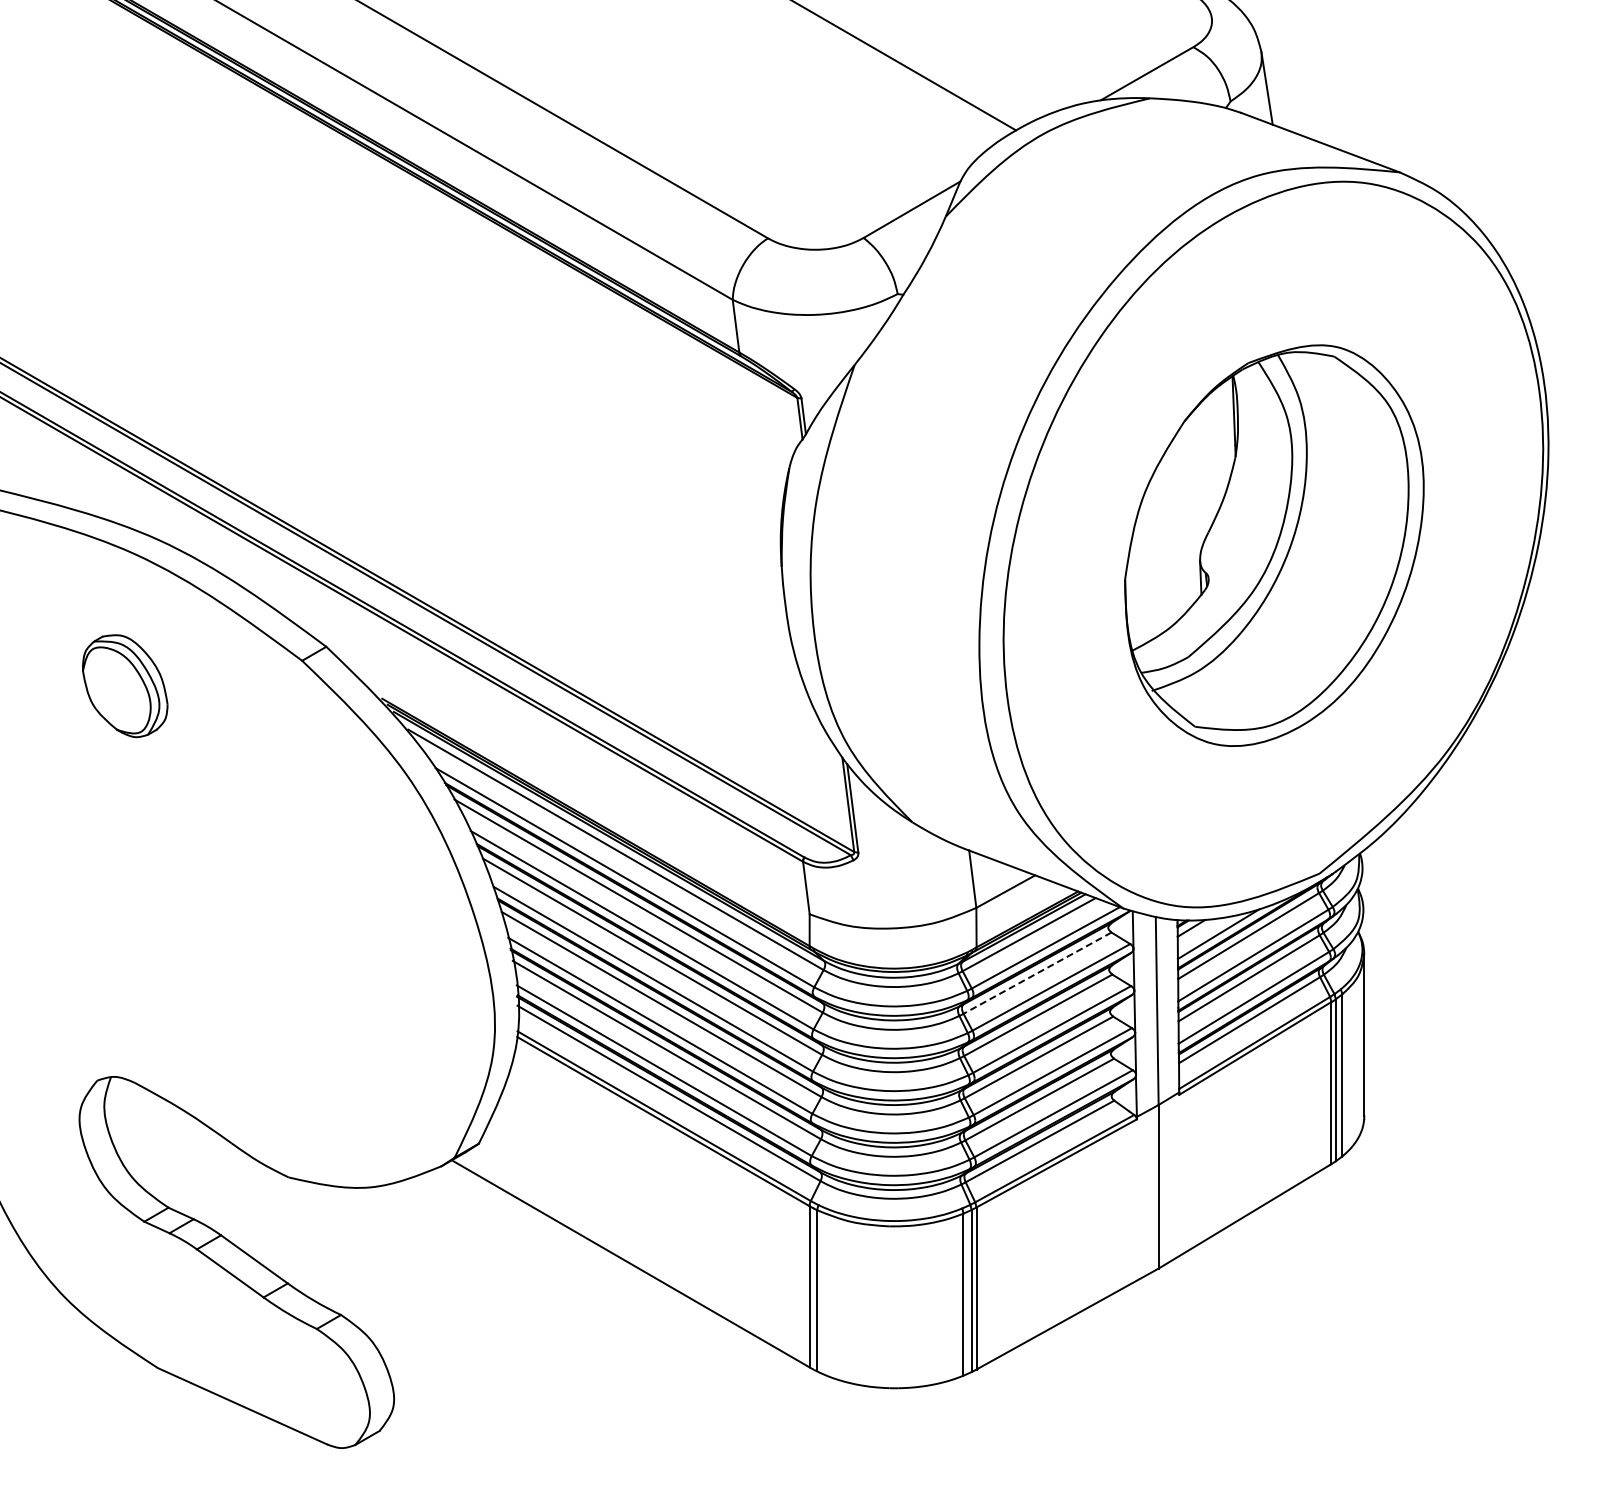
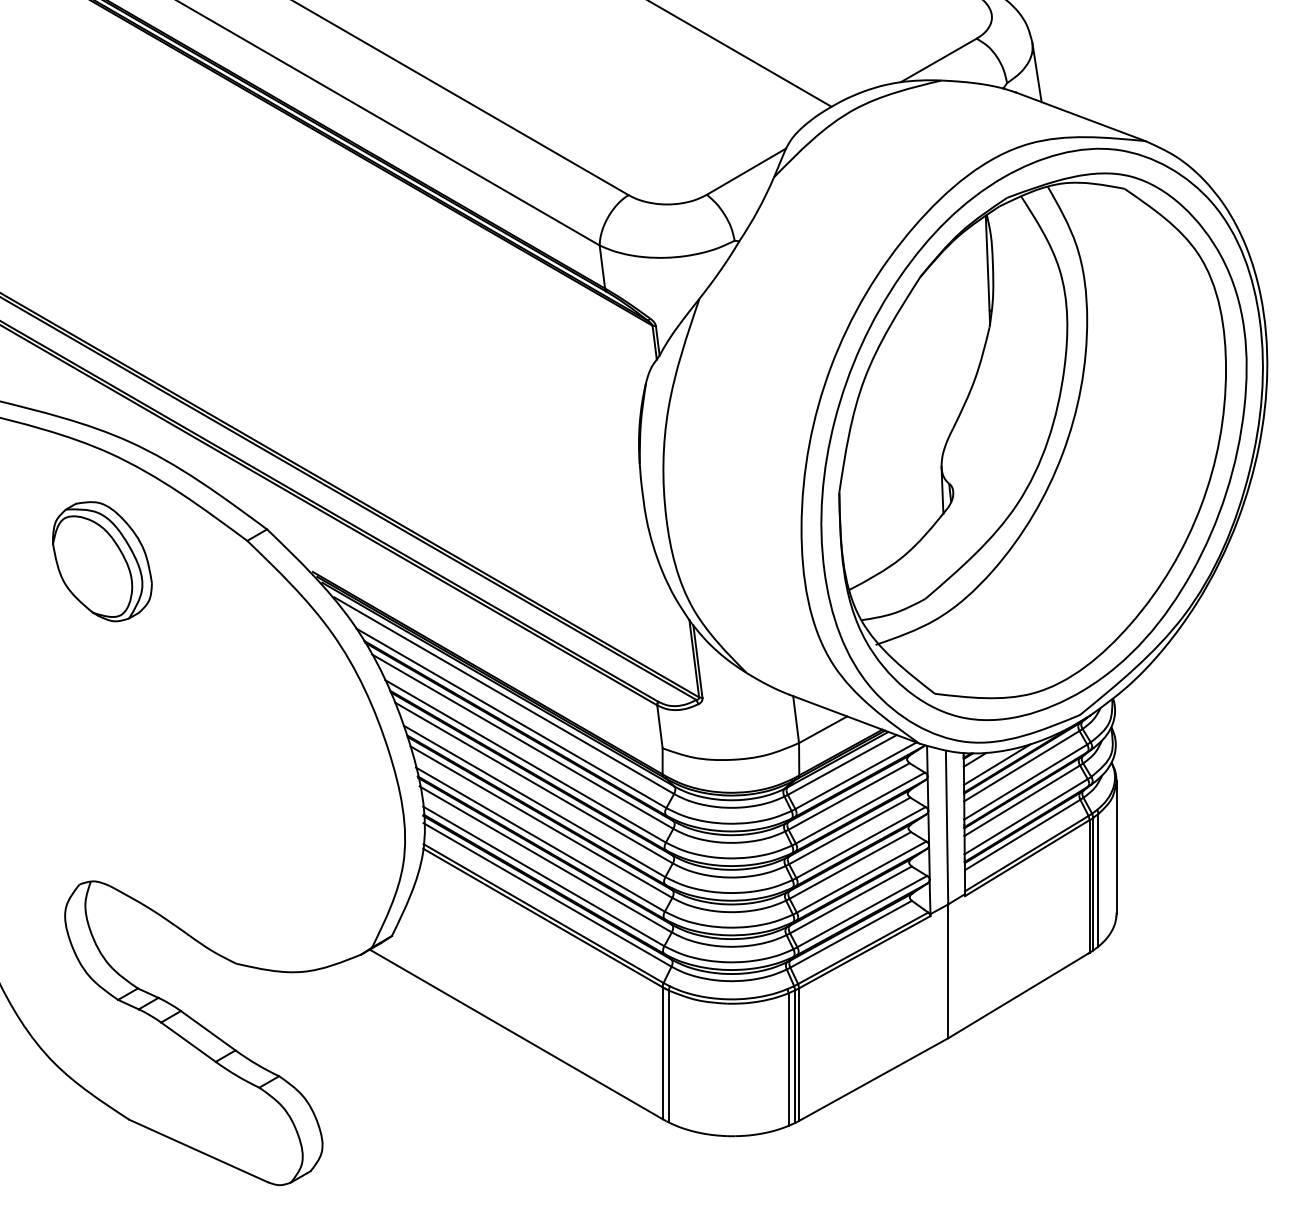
part: (1274, 545) -> (1043, 446), size x1.67
part: (125, 685) -> (102, 561), size x1.43
line: (1037, 973) -> (849, 796), dashed -> solid

